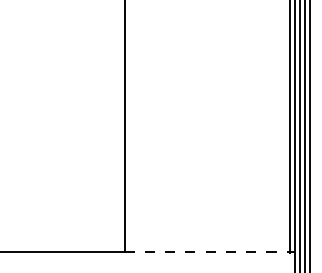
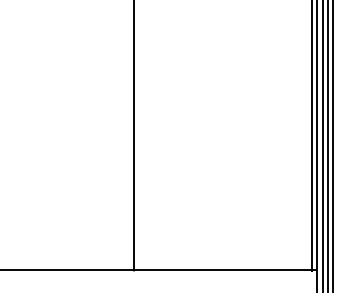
line: (207, 251) -> (222, 269), dashed -> solid

